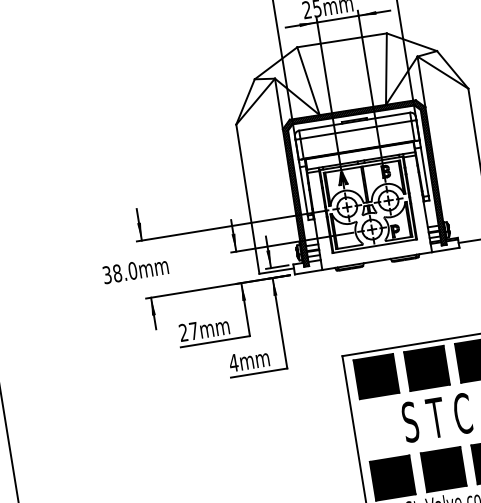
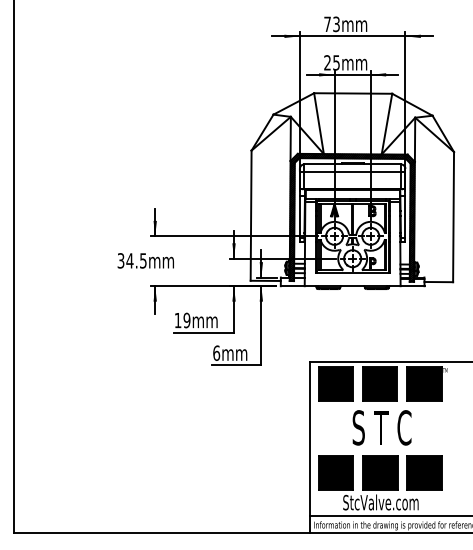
text: (124, 271) -> (136, 260), 38.0mm -> 34.5mm
text: (188, 331) -> (182, 320), 27mm -> 19mm
text: (233, 362) -> (216, 352), 4mm -> 6mm

